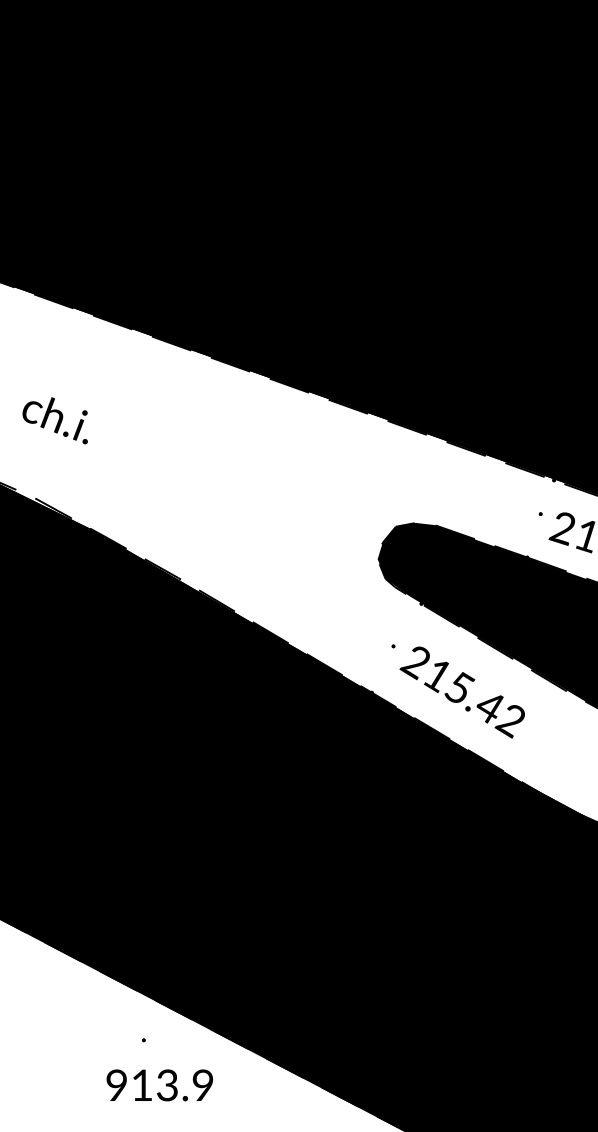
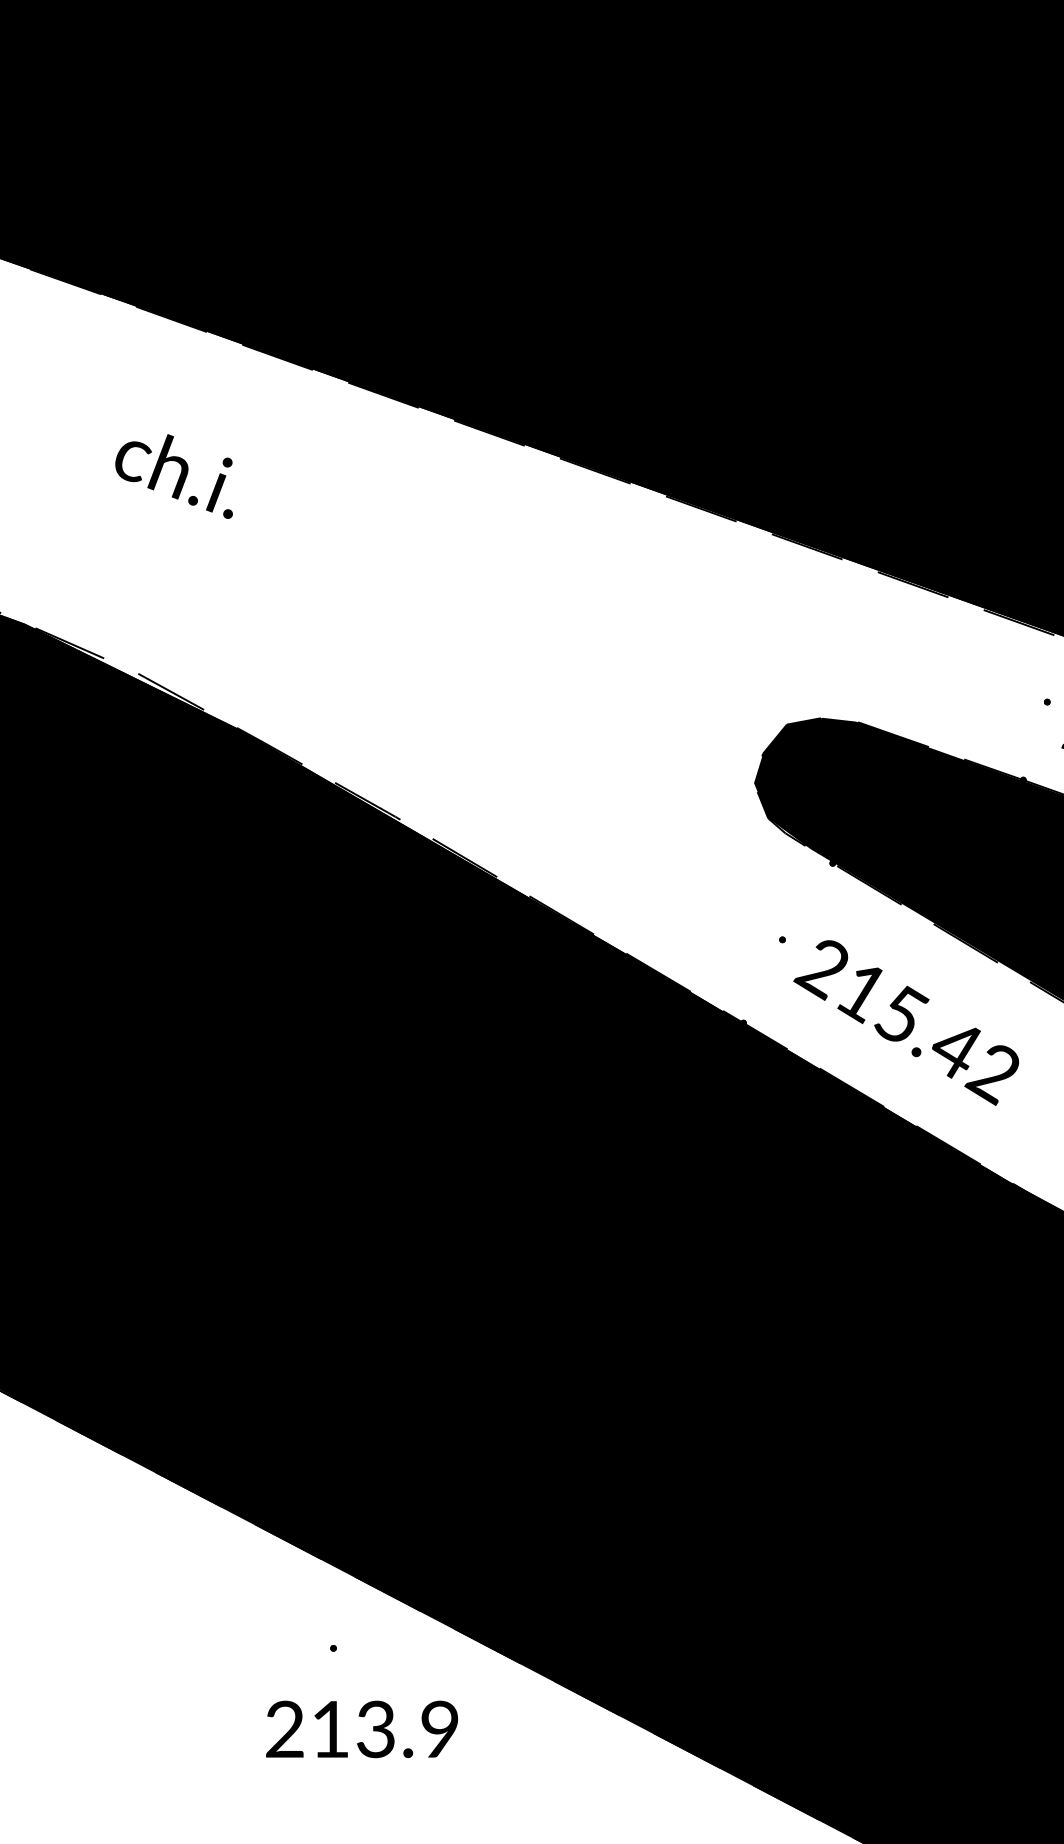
text: (54, 420) -> (172, 476), moved
text: (116, 1085) -> (284, 1729), 913.9 -> 213.9

